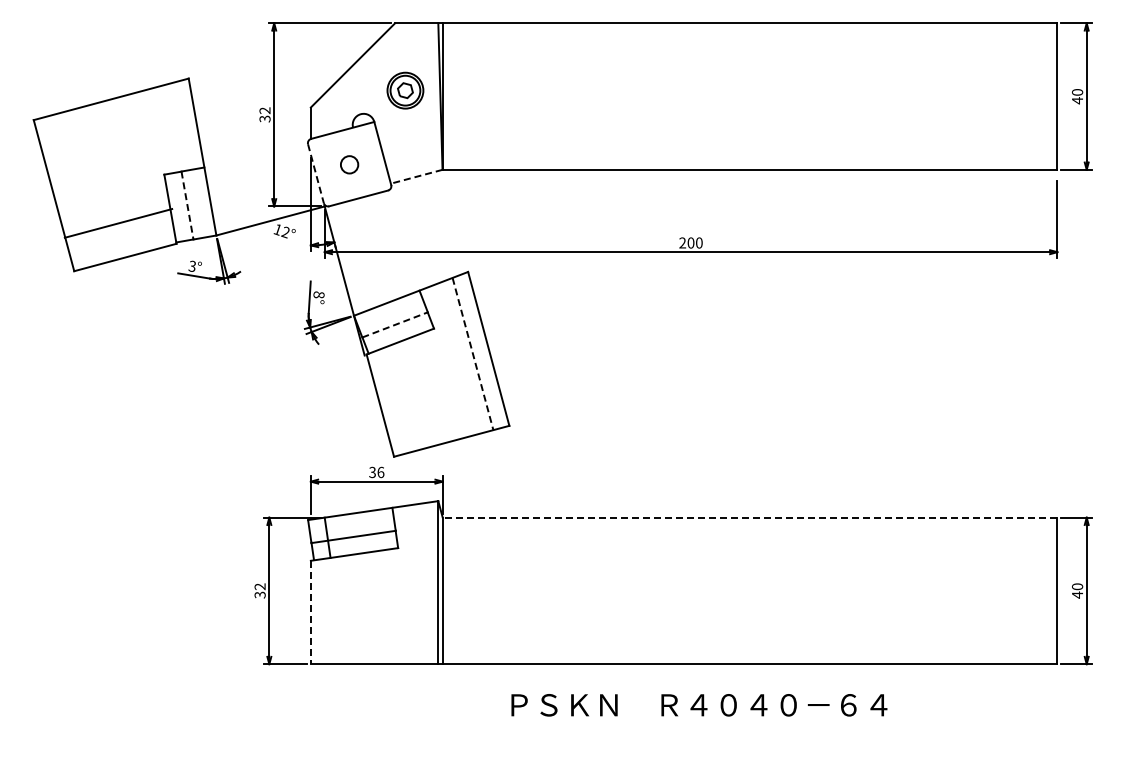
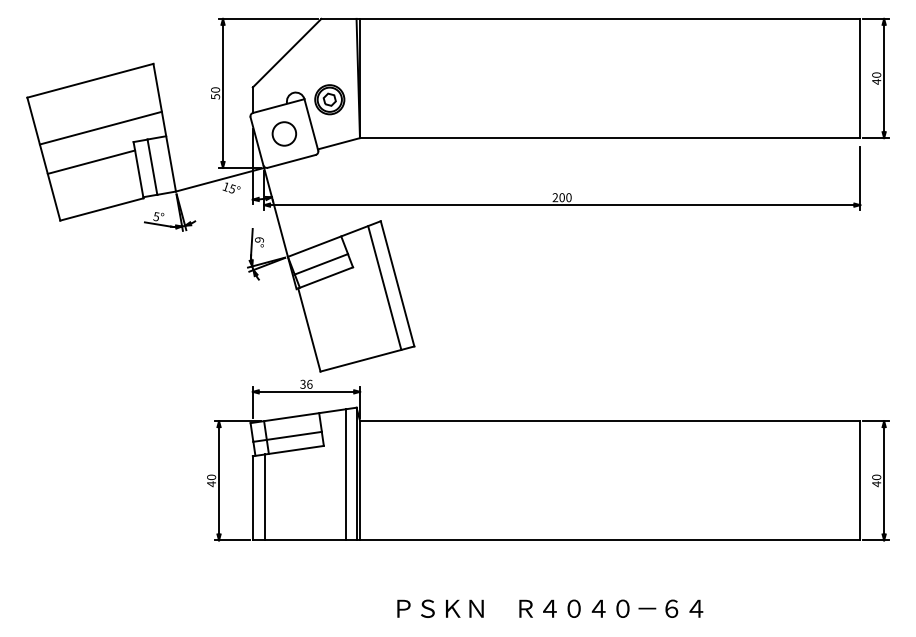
part: (405, 90) -> (329, 99), moved
text: (264, 114) -> (215, 93), 32 -> 50
line: (124, 157) -> (101, 128), added
circle: (349, 164) -> (284, 133), size x1.67
line: (316, 174) -> (257, 141), dashed -> solid
line: (416, 176) -> (338, 143), dashed -> solid
line: (187, 205) -> (152, 167), dashed -> solid
line: (118, 223) -> (91, 162), moved
text: (285, 232) -> (232, 189), 12° -> 15°
text: (192, 265) -> (156, 215), 3° -> 5°
text: (318, 294) -> (259, 239), 8° -> 6°
line: (395, 324) -> (321, 263), dashed -> solid
line: (473, 354) -> (385, 288), dashed -> solid
line: (749, 517) -> (609, 421), dashed -> solid
line: (425, 583) -> (346, 474), added
text: (259, 590) -> (211, 480), 32 -> 40
line: (326, 611) -> (265, 497), added
line: (310, 612) -> (252, 498), dashed -> solid
text: (699, 705) -> (550, 608), moved

